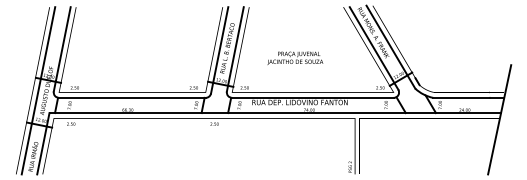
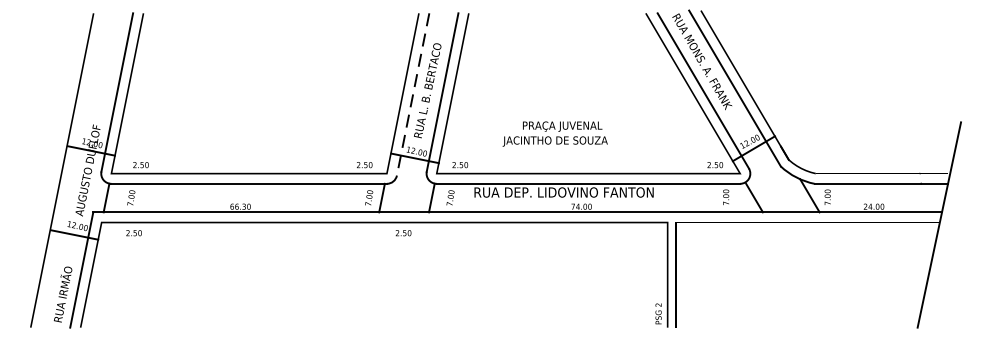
line: (219, 50) -> (412, 94), solid -> dashed
text: (295, 57) -> (555, 132), moved
line: (38, 90) -> (72, 169), removed

